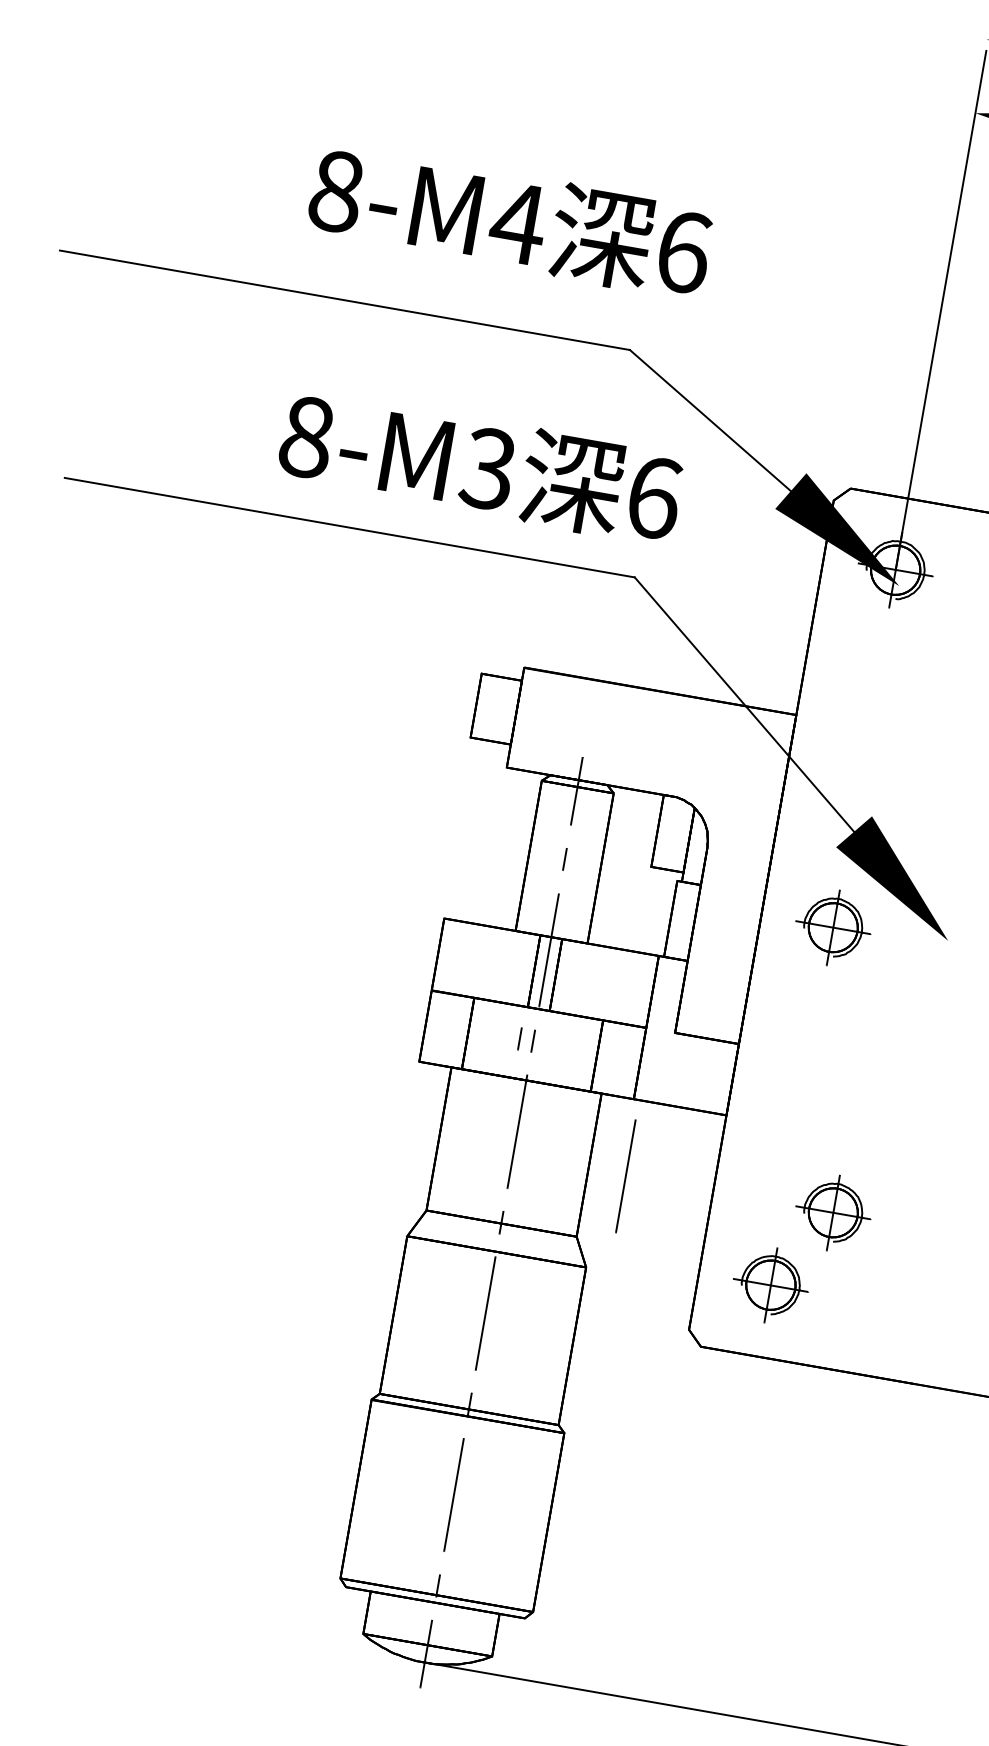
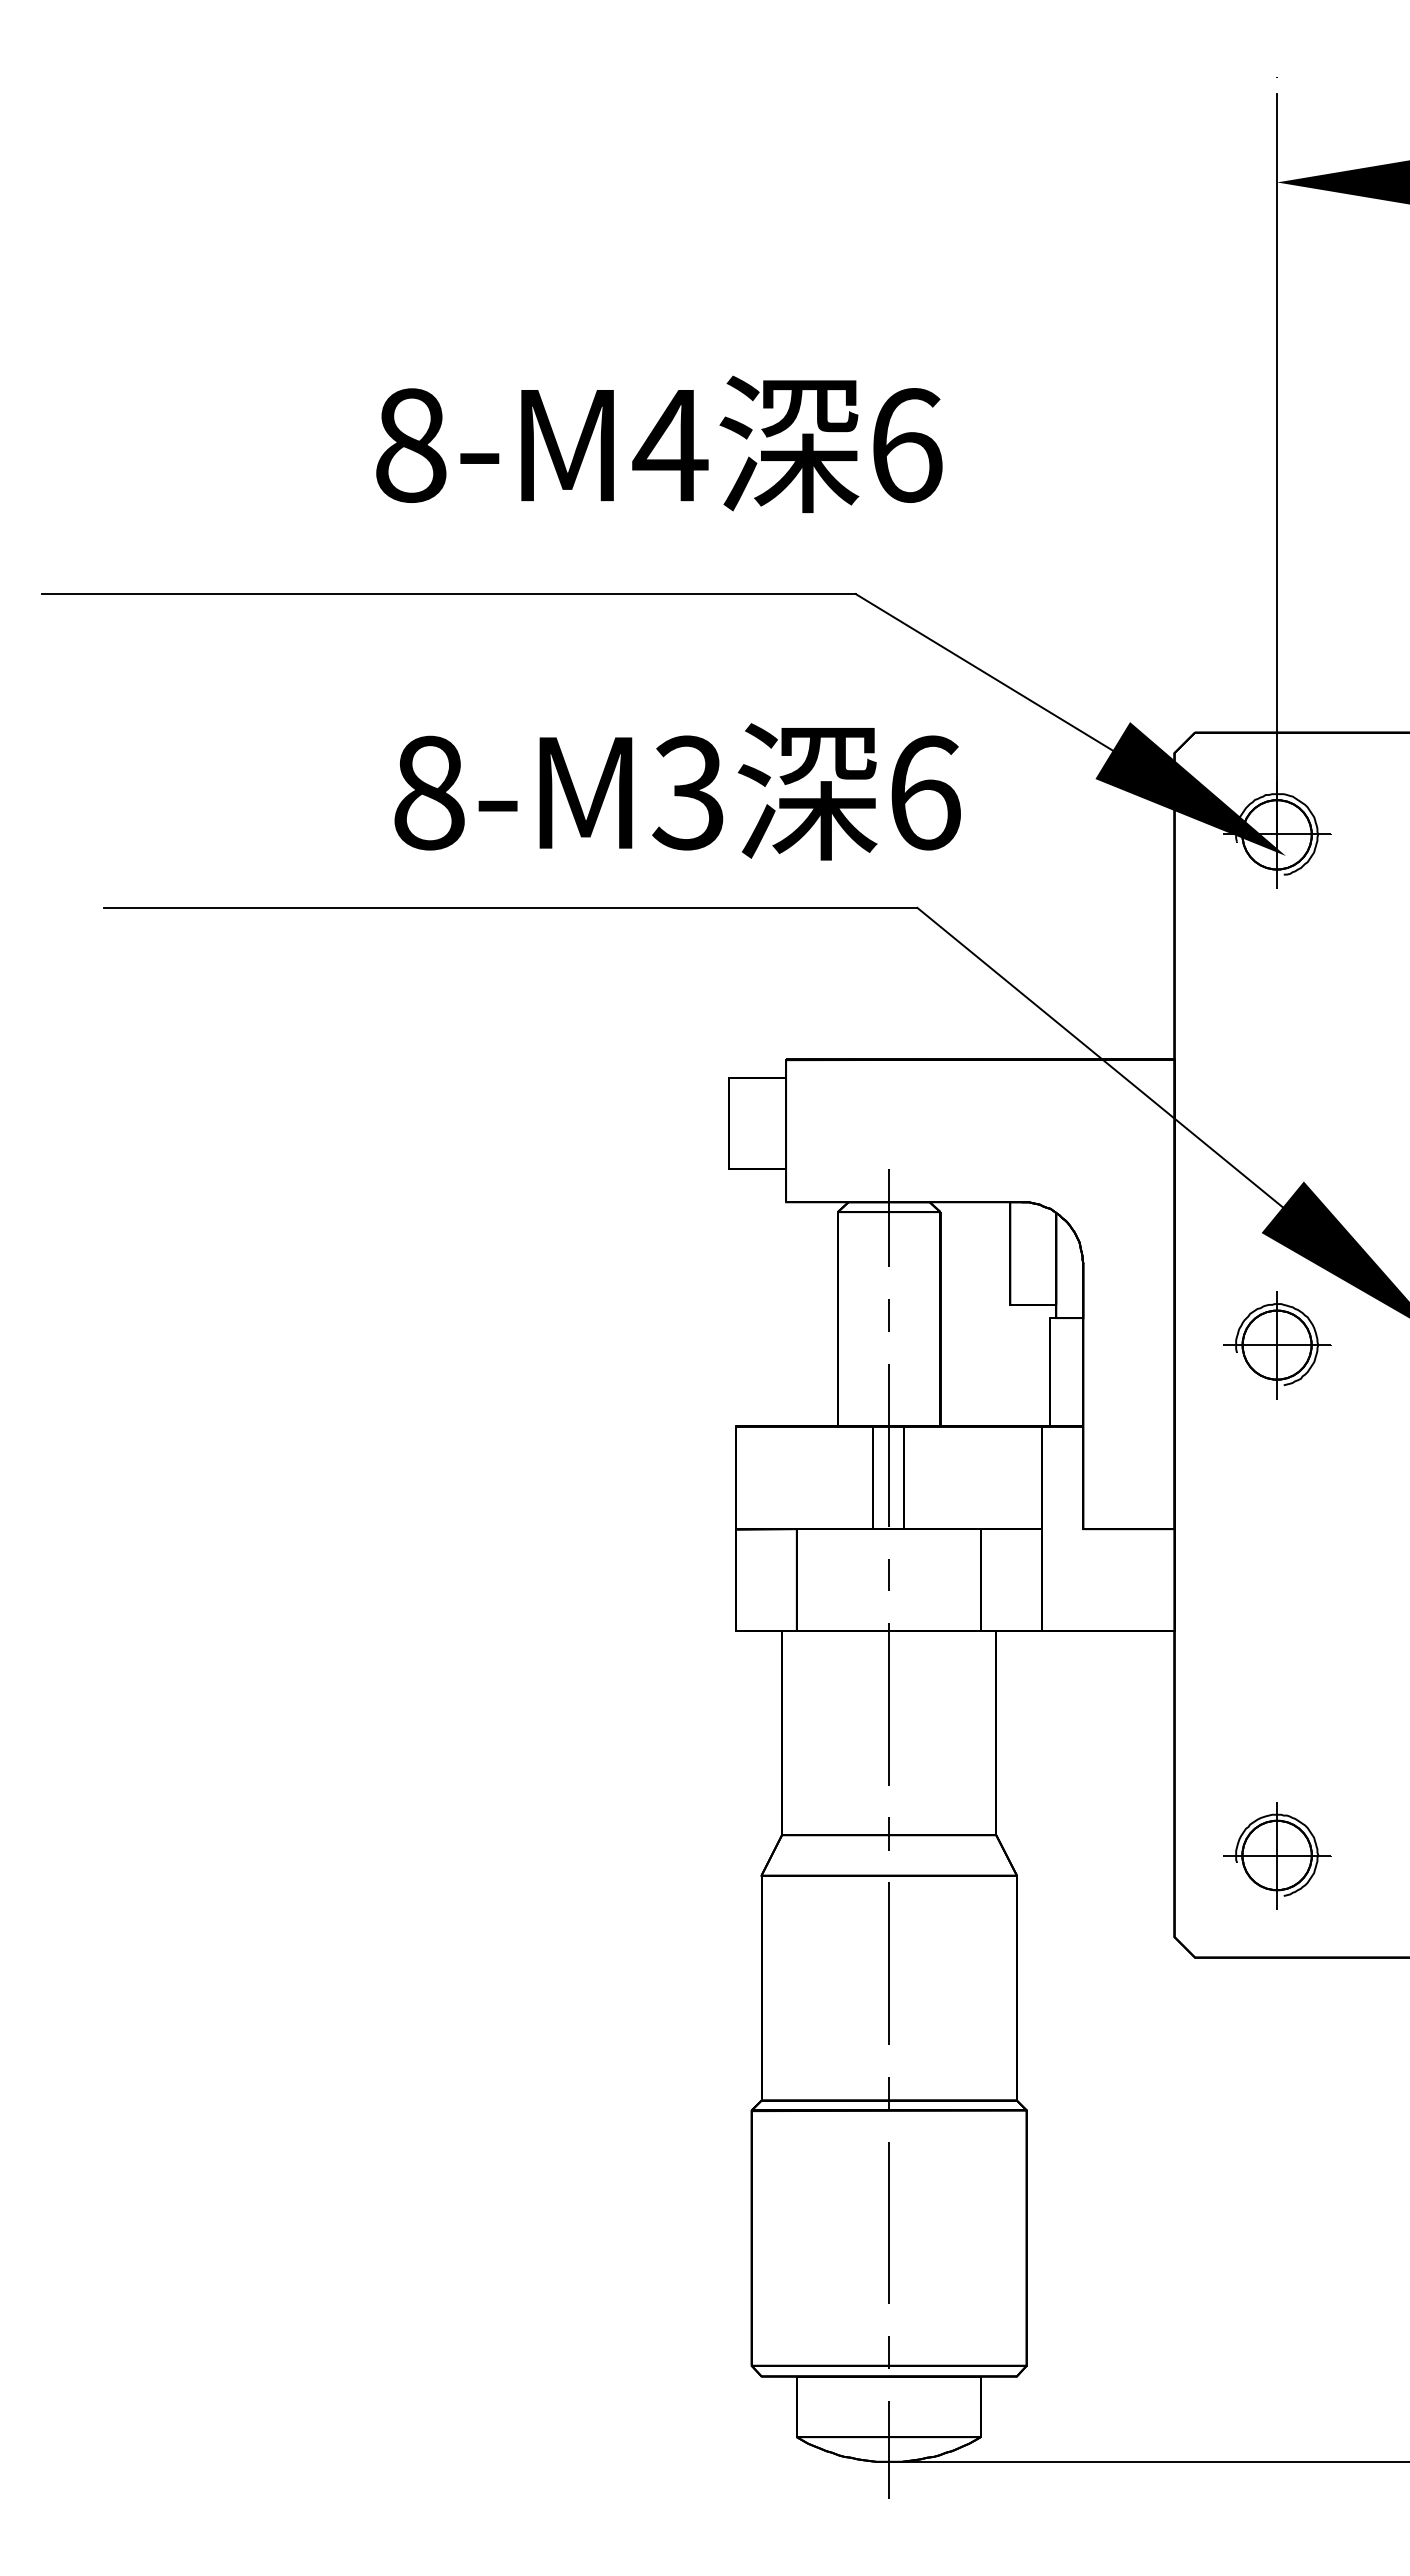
line: (519, 1038) -> (869, 1574), removed
line: (625, 1176) -> (1049, 1739), removed
part: (833, 1213) -> (1346, 1740), removed

